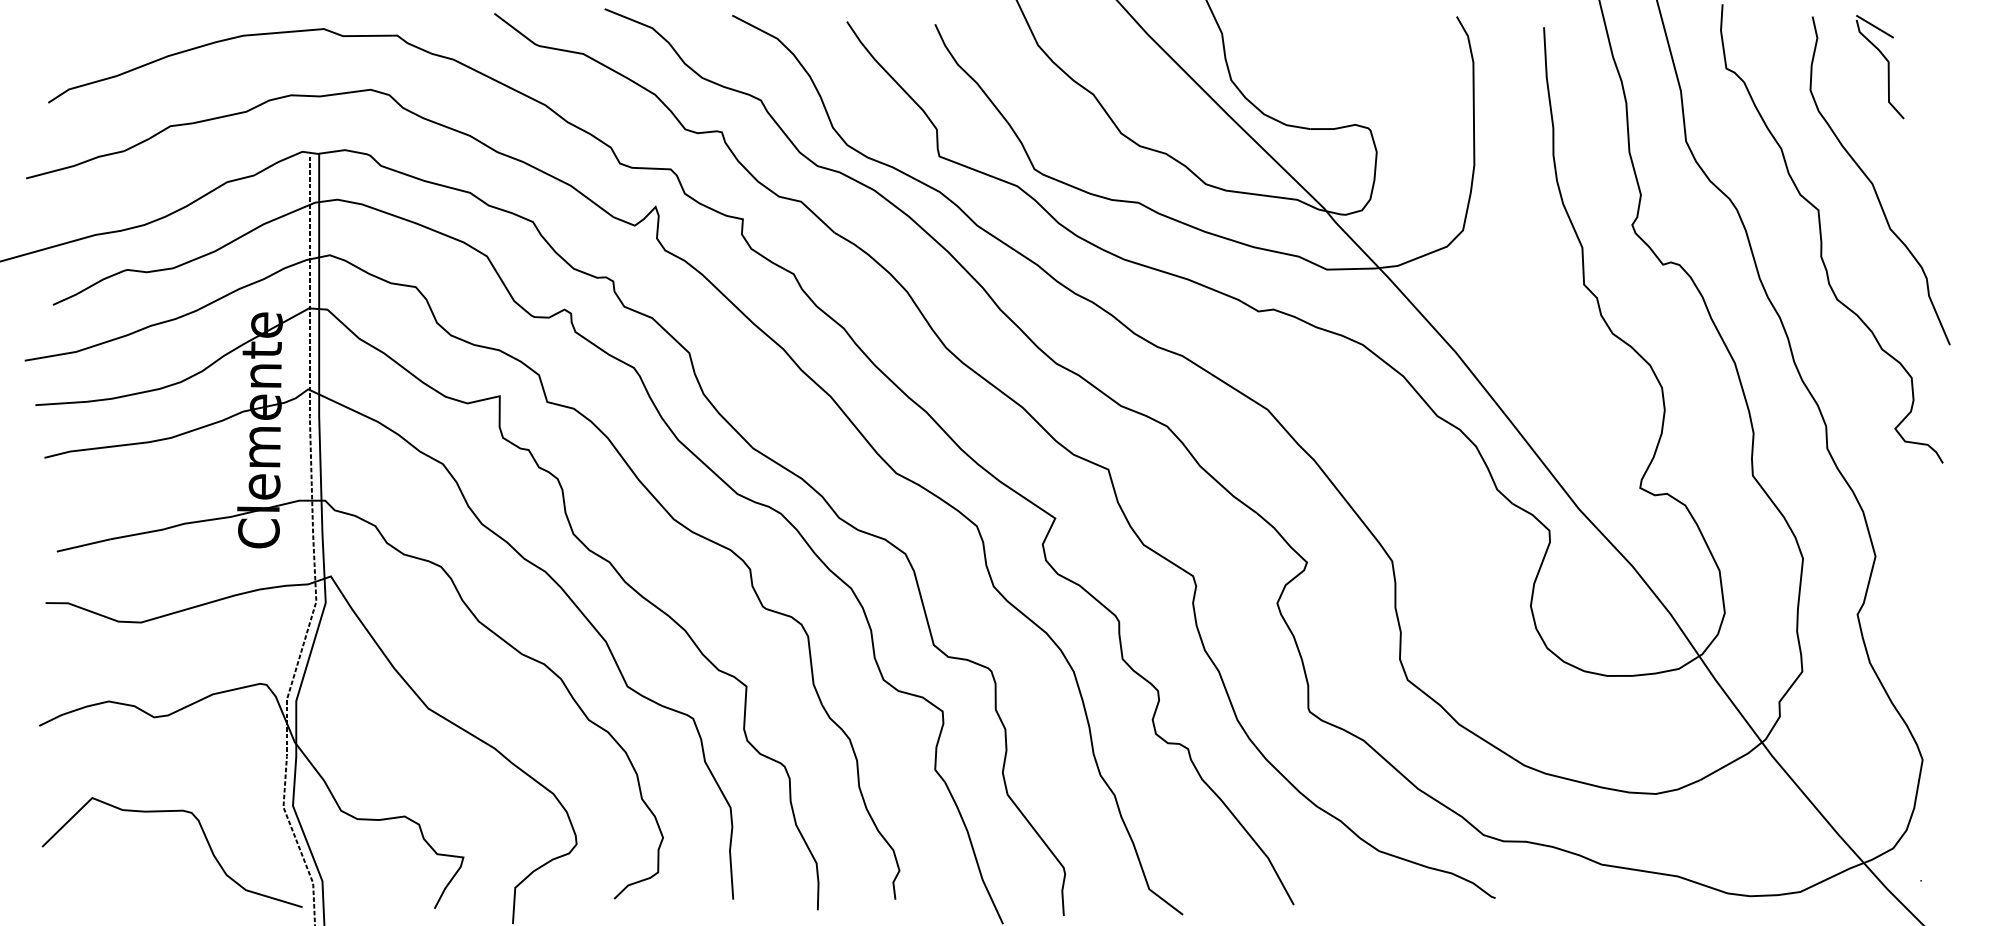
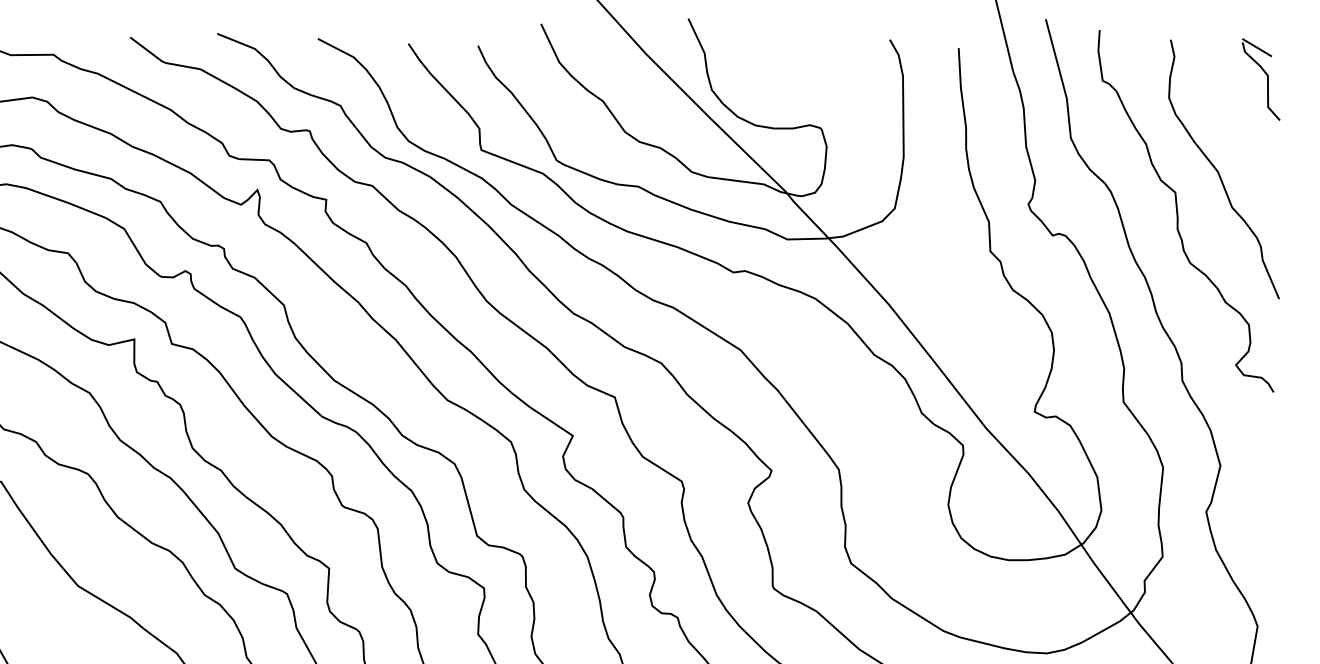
part: (1887, 67) -> (1266, 79), moved

